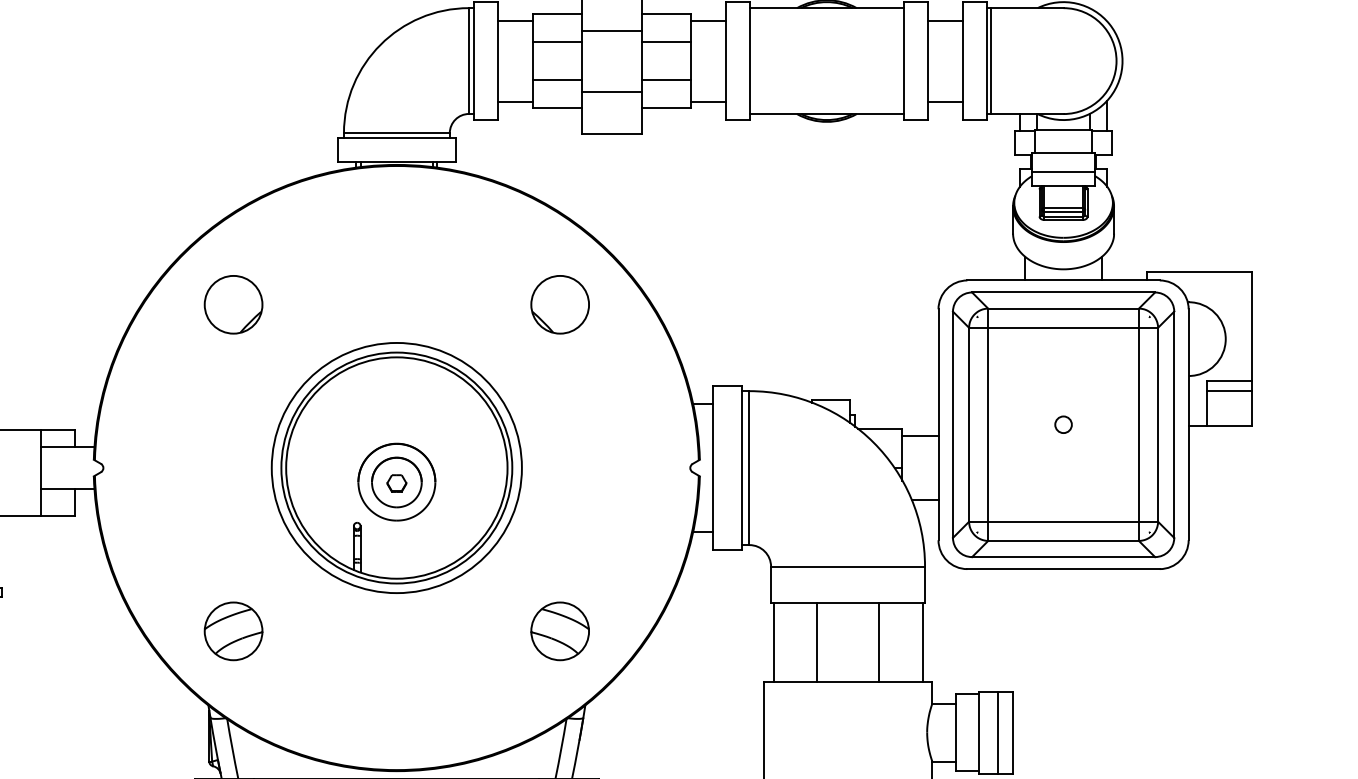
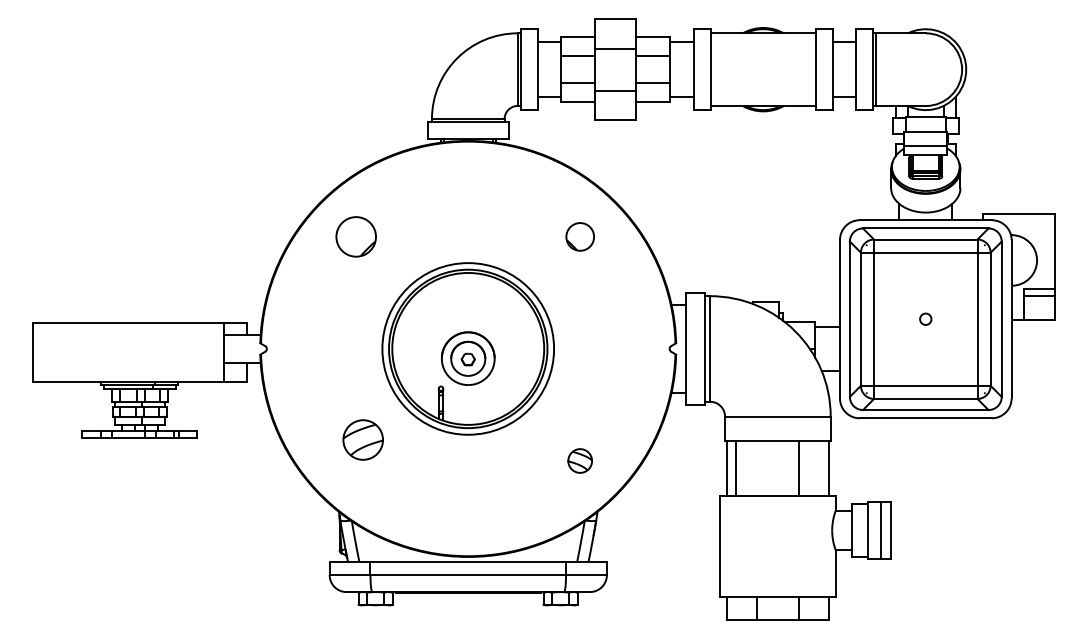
part: (558, 304) -> (579, 236), size x0.7
part: (232, 630) -> (362, 439), moved
part: (558, 630) -> (579, 460), size x0.6
line: (816, 642) -> (735, 468), moved

